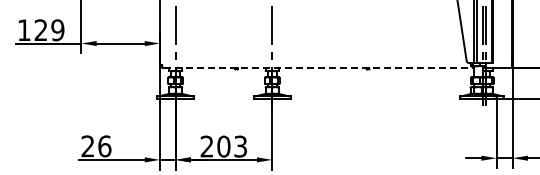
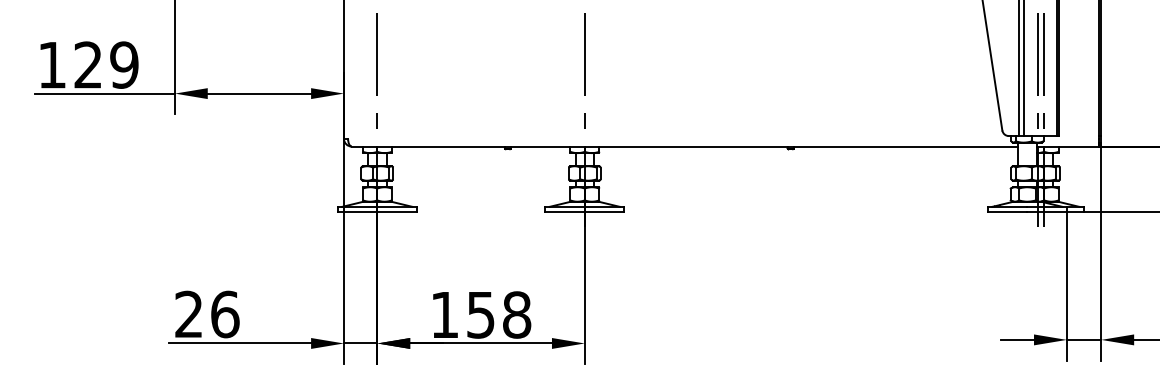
line: (319, 68) -> (686, 147), dashed -> solid
text: (223, 146) -> (480, 314), 203 -> 158

